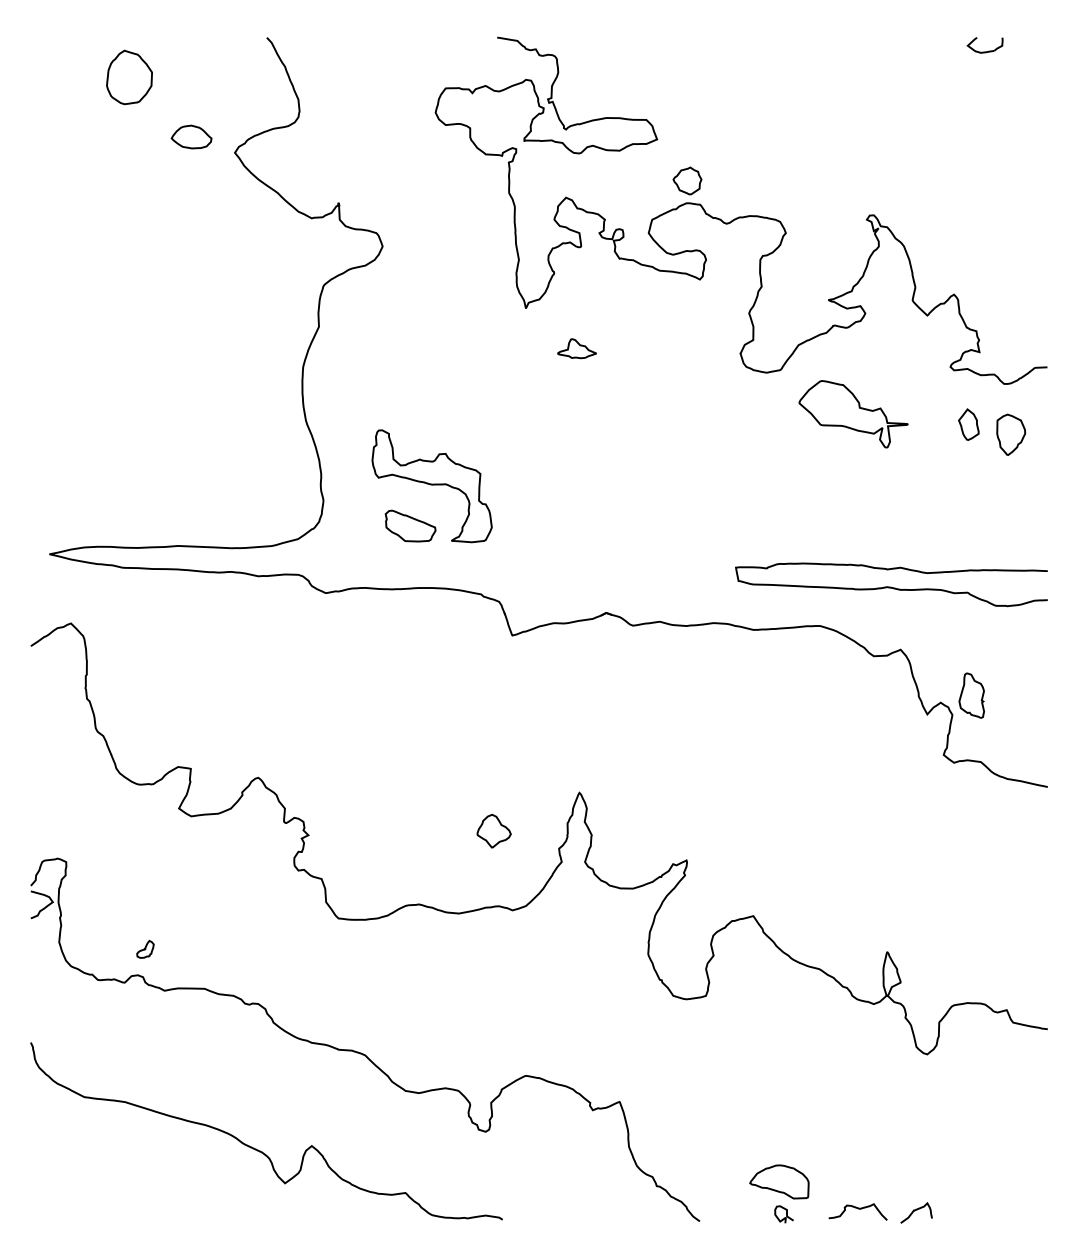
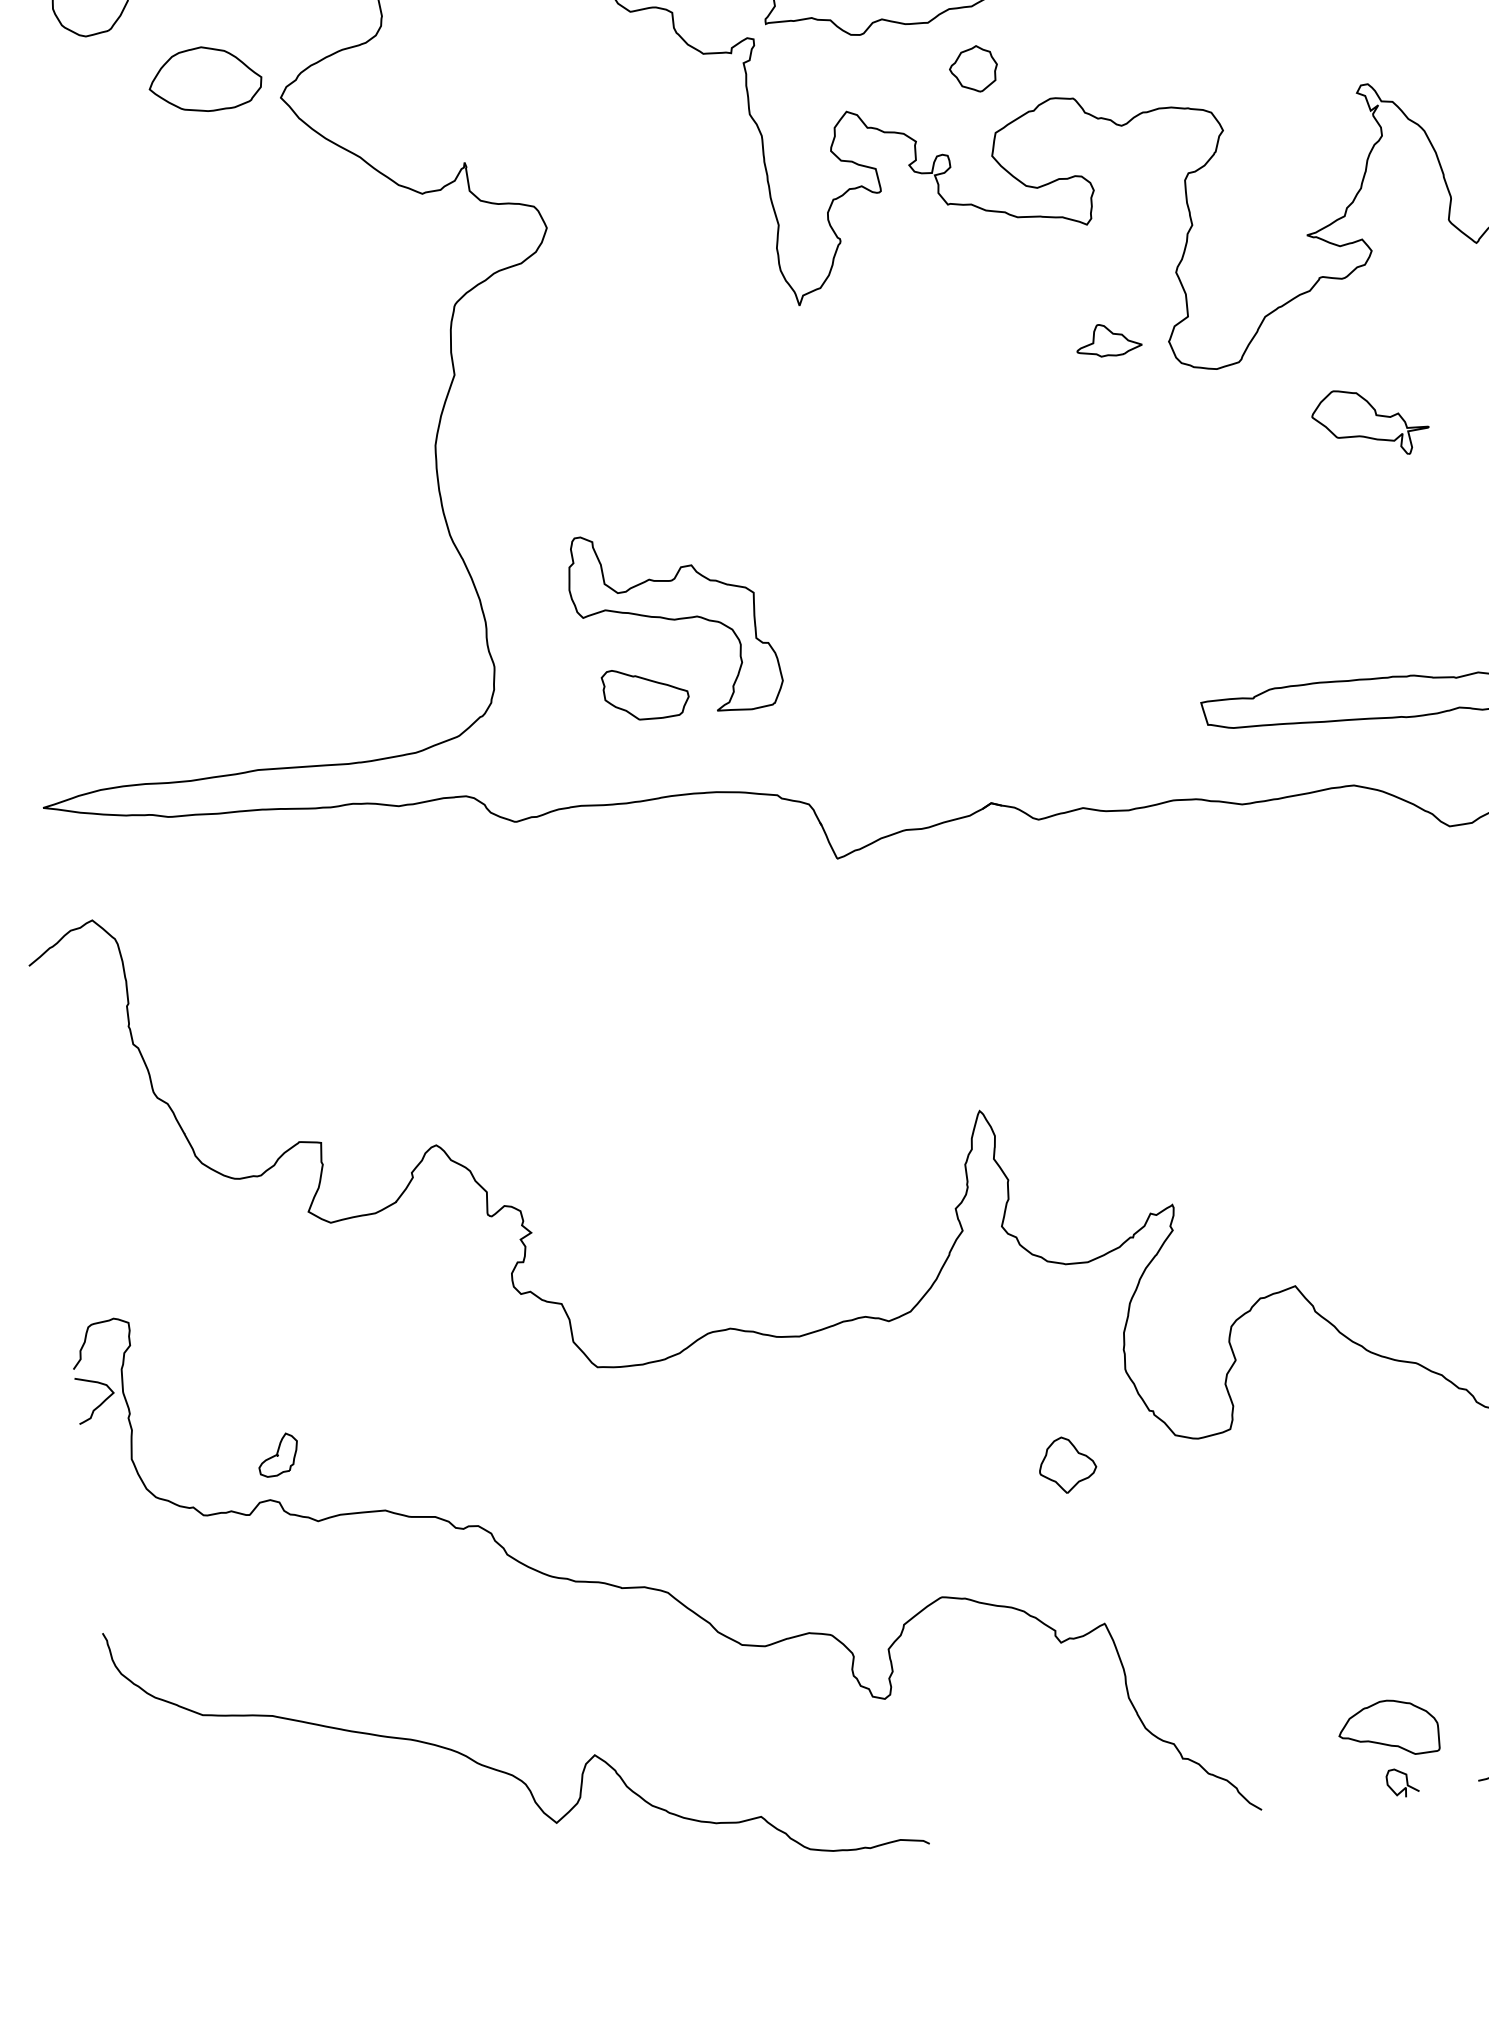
part: (191, 136) -> (204, 78), size x1.67
part: (687, 180) -> (973, 68), moved
part: (576, 348) -> (1107, 339), moved
part: (853, 413) -> (1370, 421), size x0.62
part: (493, 830) -> (1066, 1463), moved
part: (145, 949) -> (278, 1455), size x1.43

